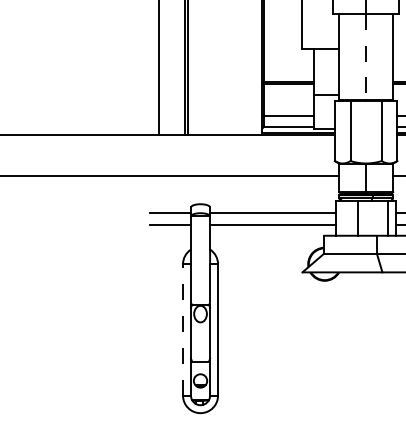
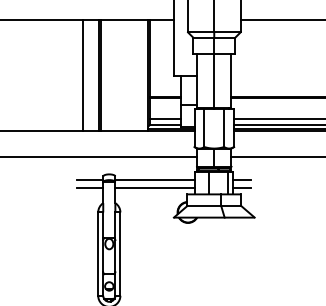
line: (366, 57) -> (214, 81), dashed -> solid
line: (183, 330) -> (98, 254), dashed -> solid

